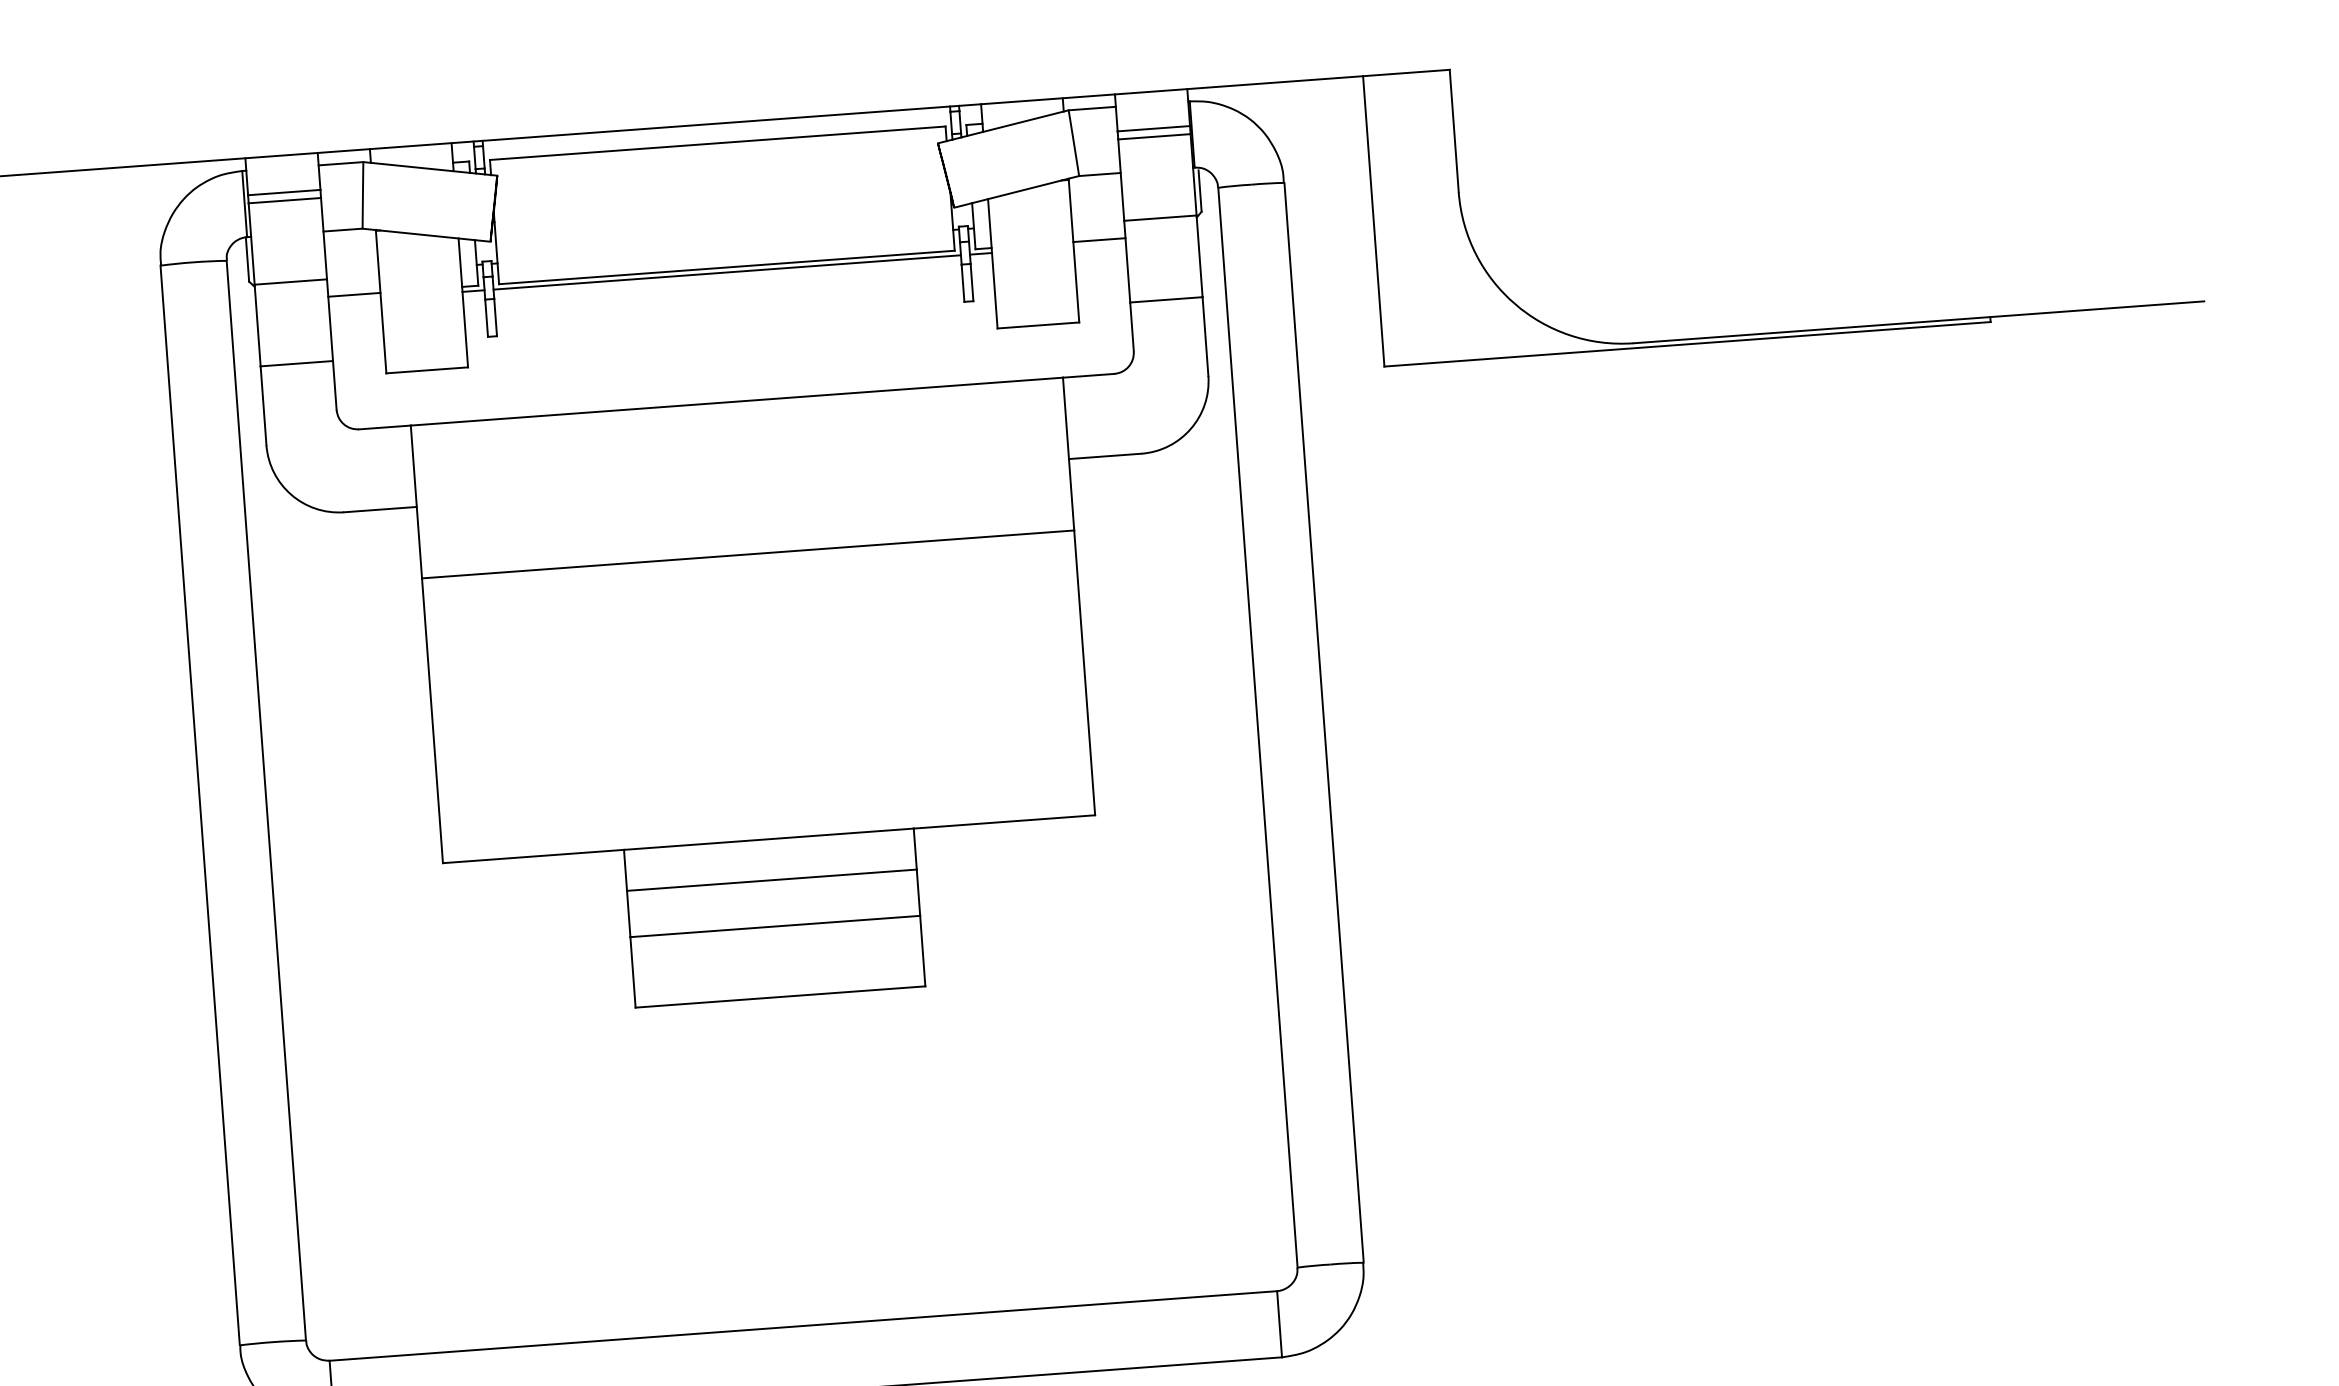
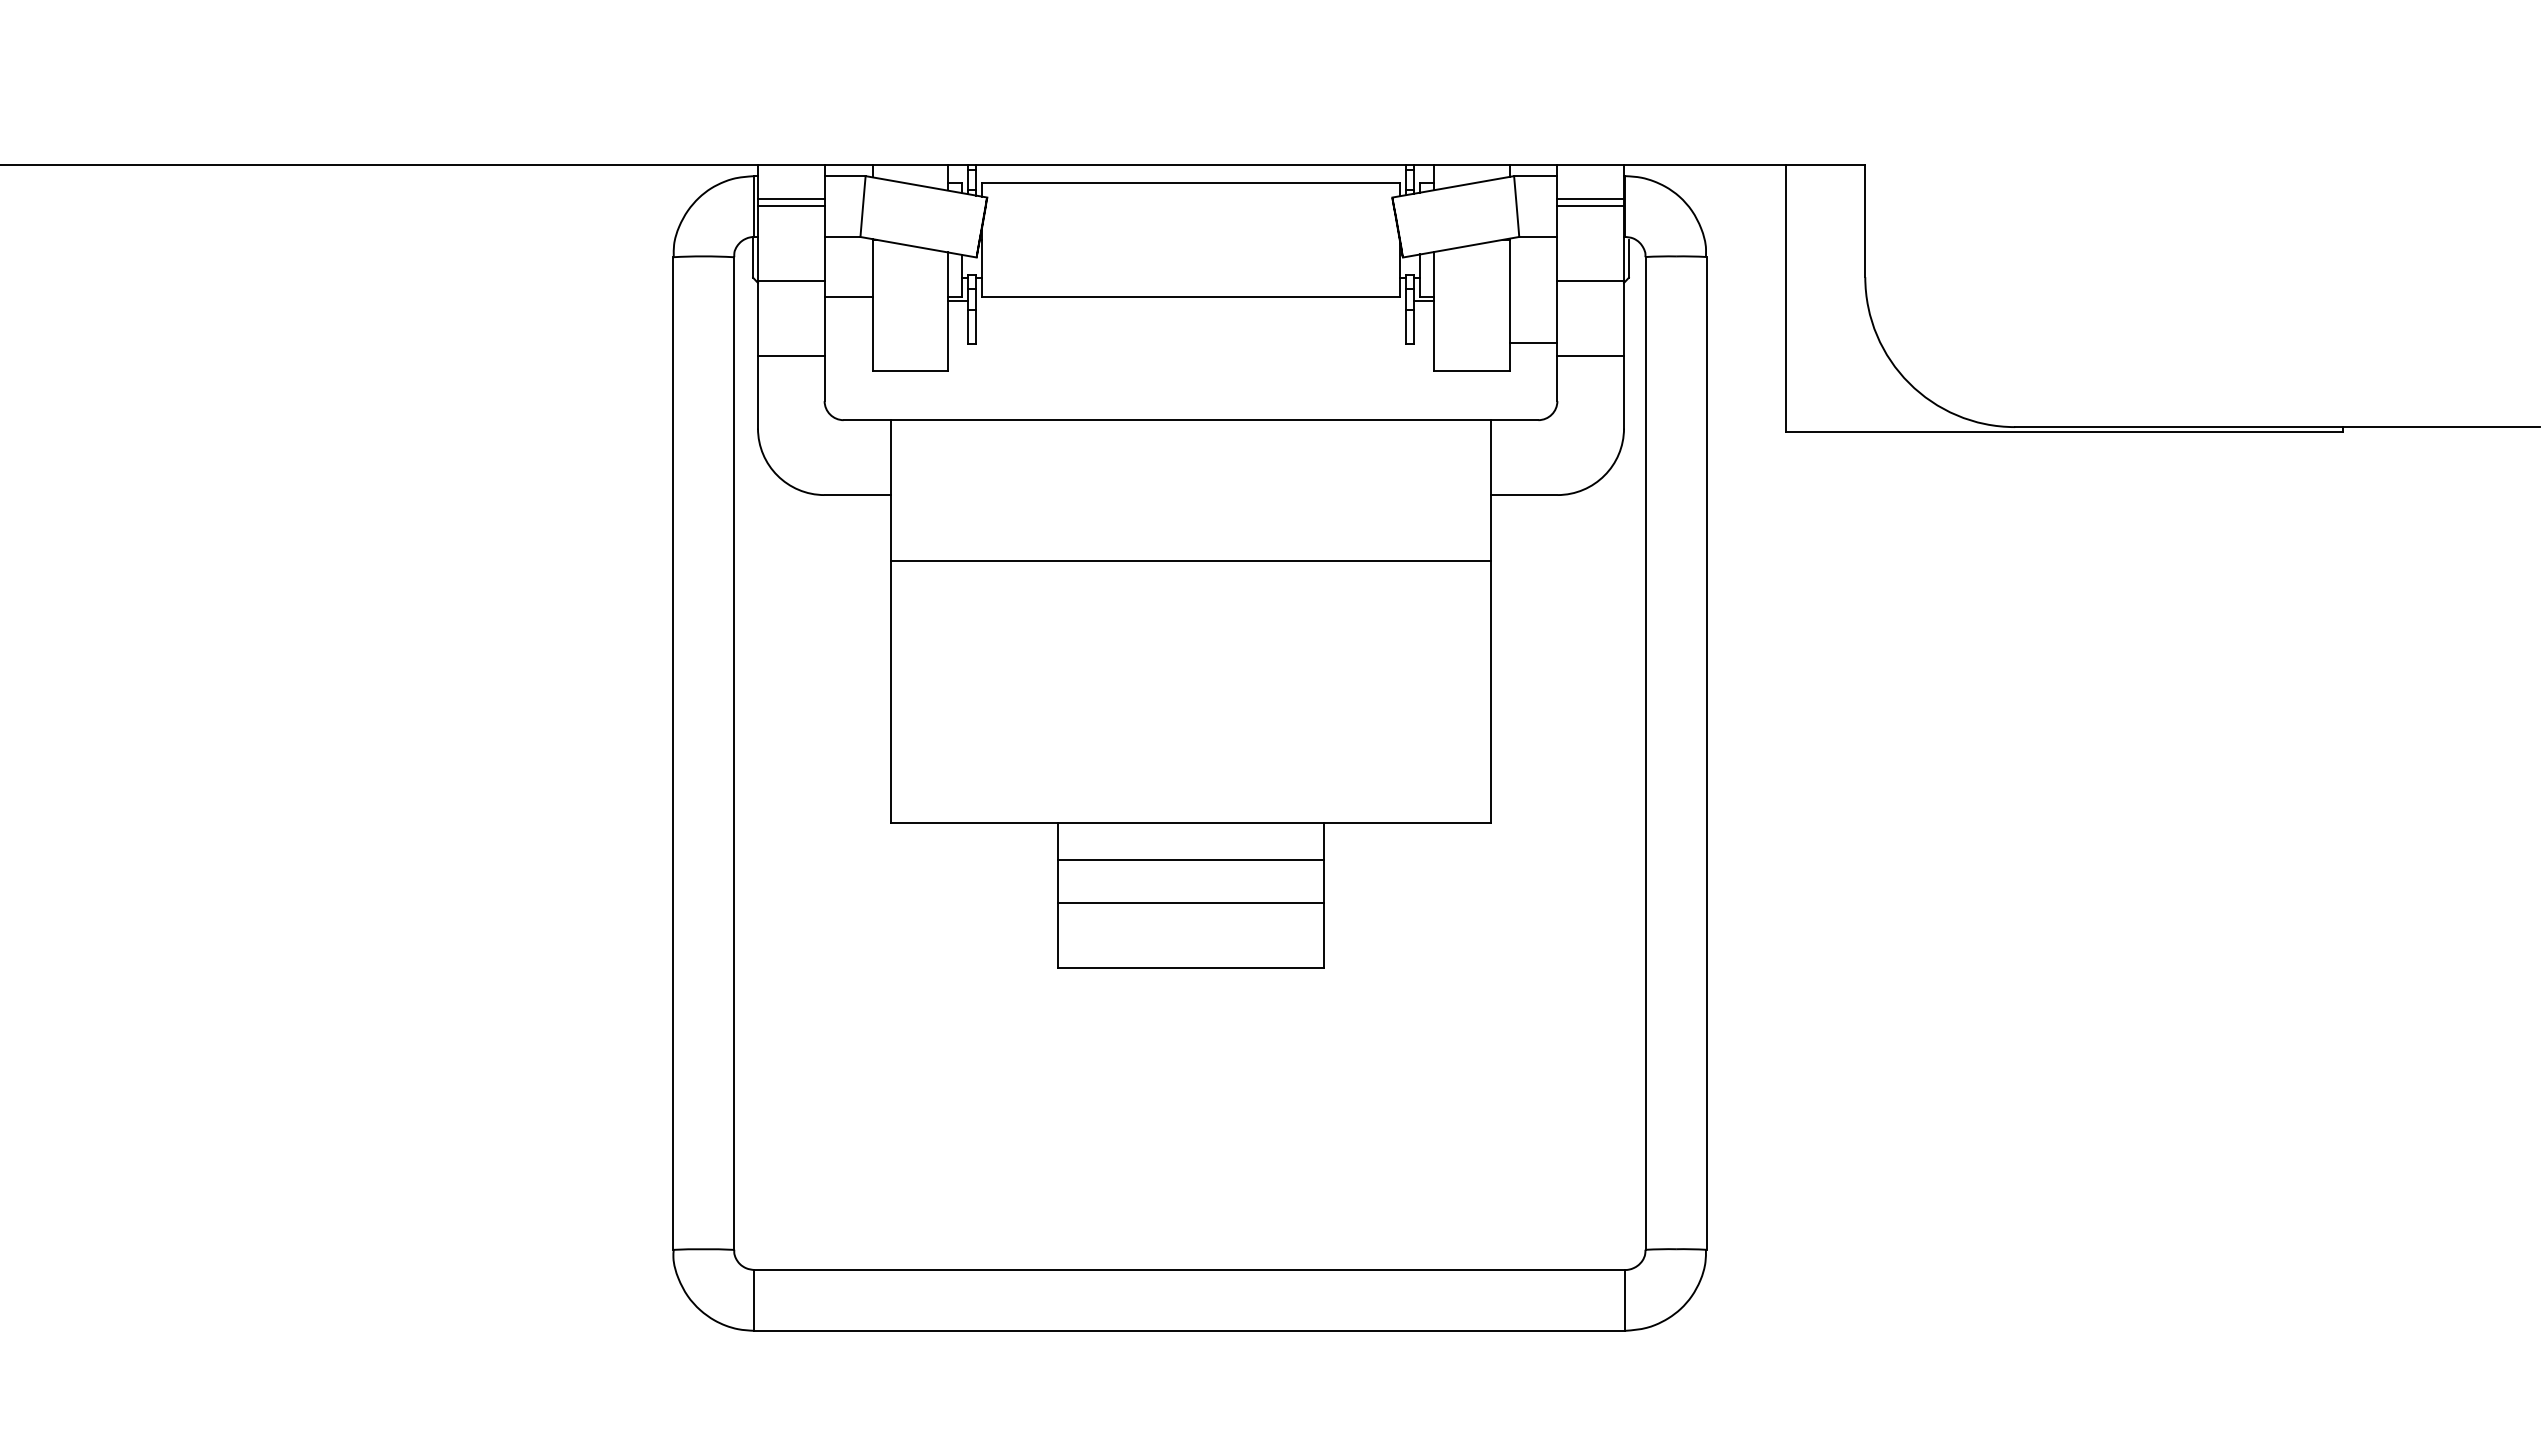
line: (1099, 239) -> (1533, 342), moved
line: (726, 272) -> (1190, 301), removed

